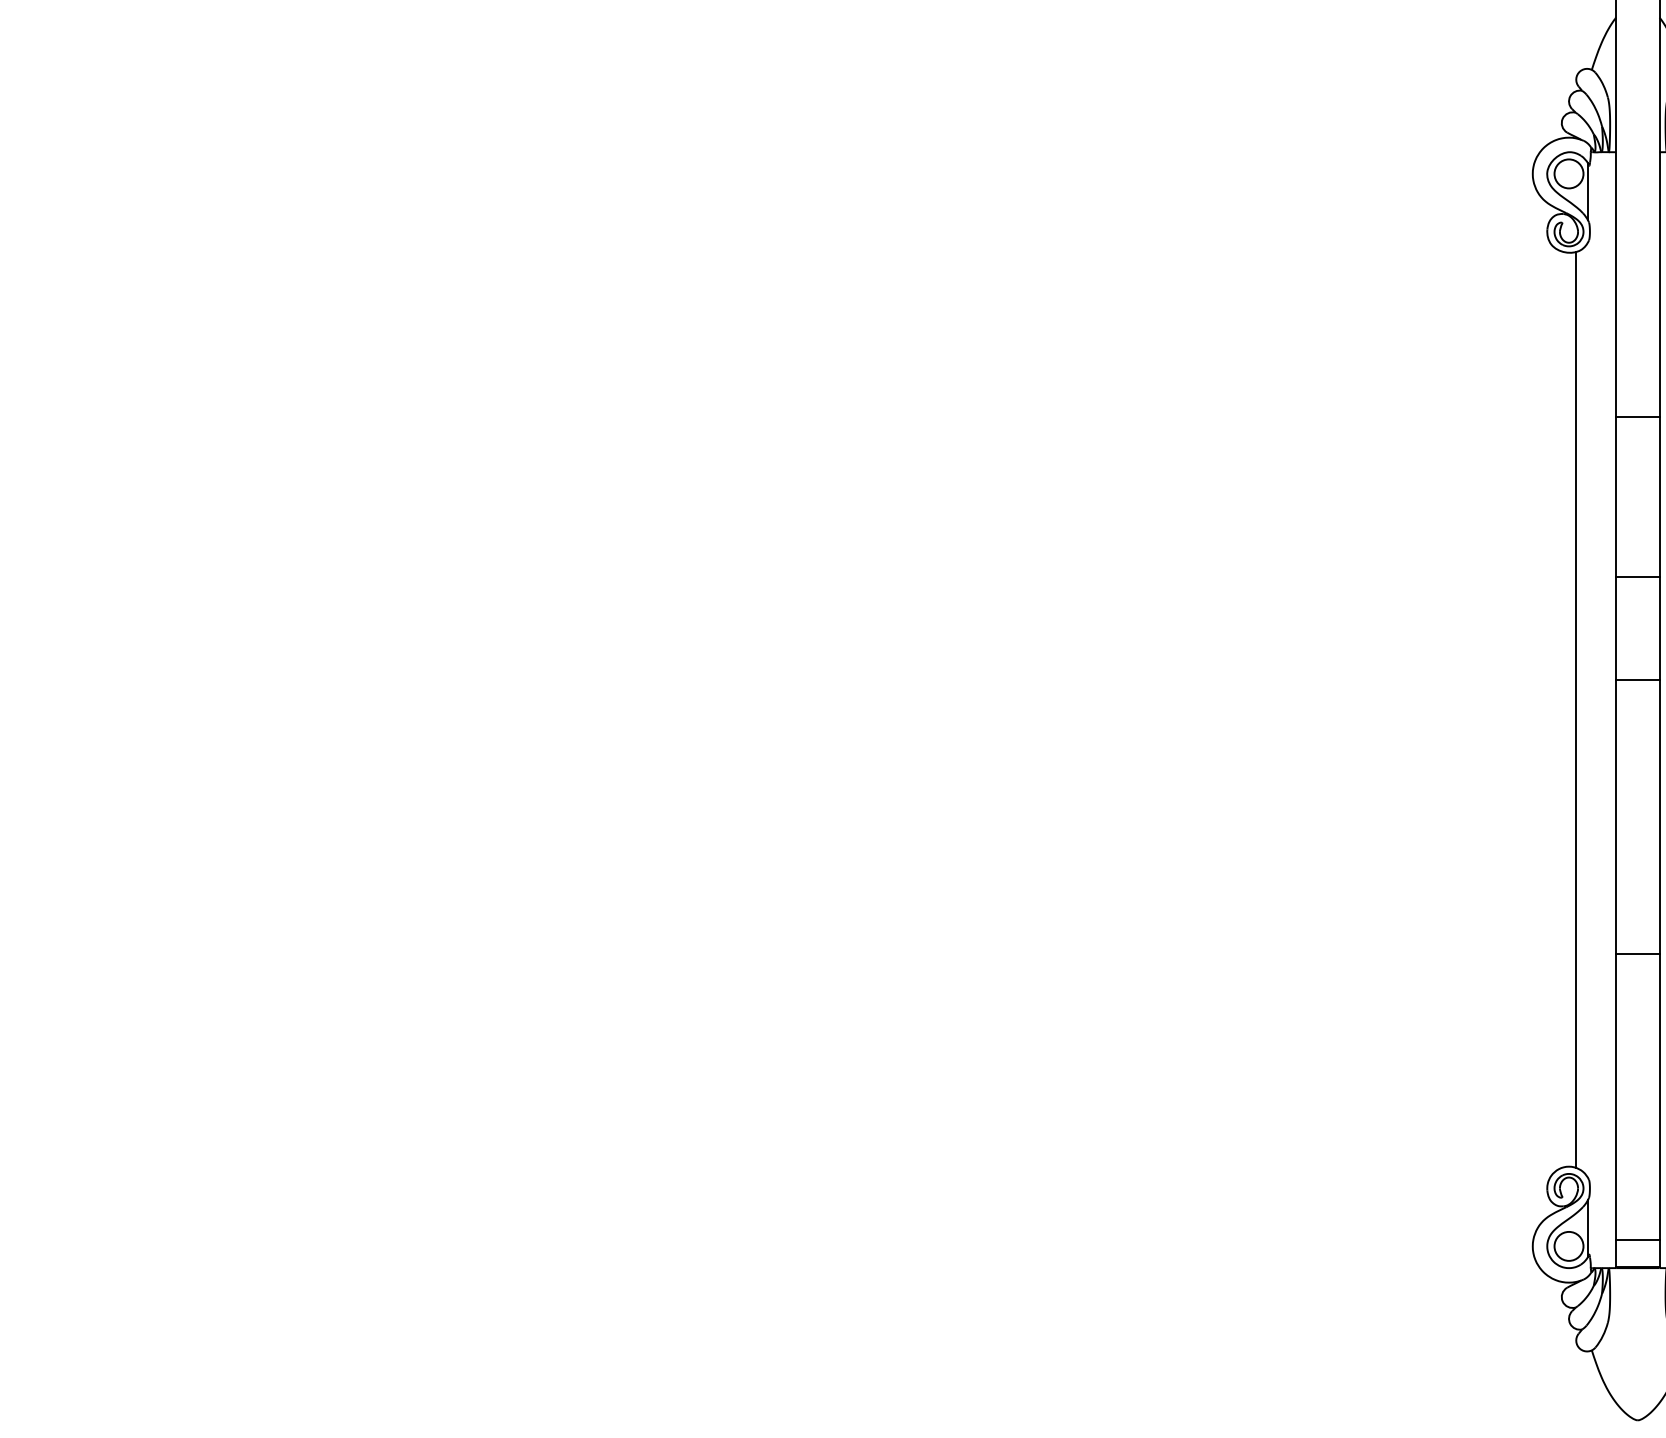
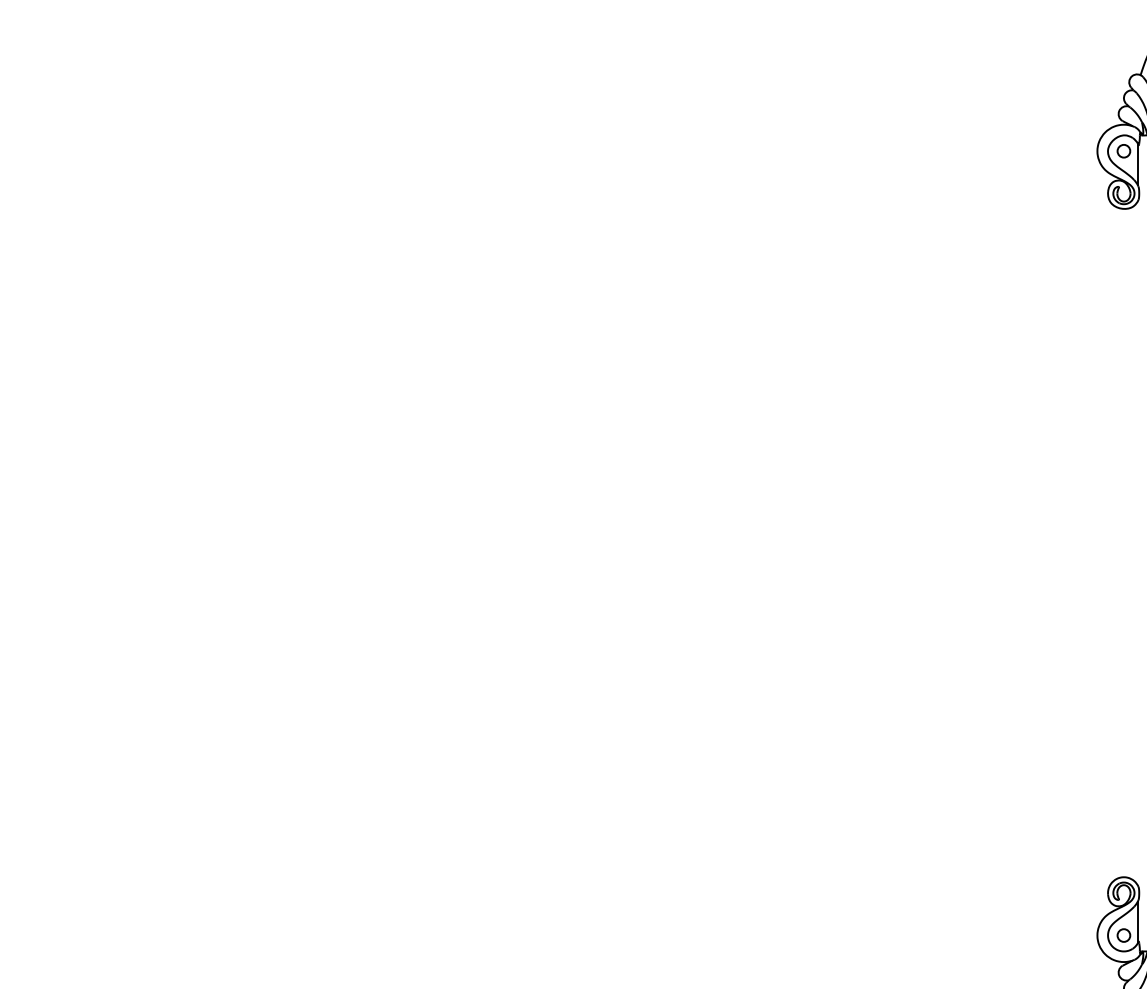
circle: (1568, 173) -> (1123, 150), size x0.6
line: (1576, 709) -> (1129, 542), removed
circle: (1568, 1245) -> (1123, 934), size x0.6

